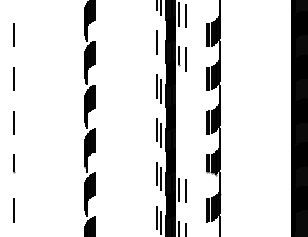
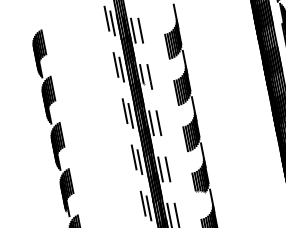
line: (161, 47) -> (121, 69), added
line: (178, 101) -> (151, 122), added
line: (185, 103) -> (158, 123), added
line: (178, 145) -> (160, 169), added
line: (185, 146) -> (167, 168), added

